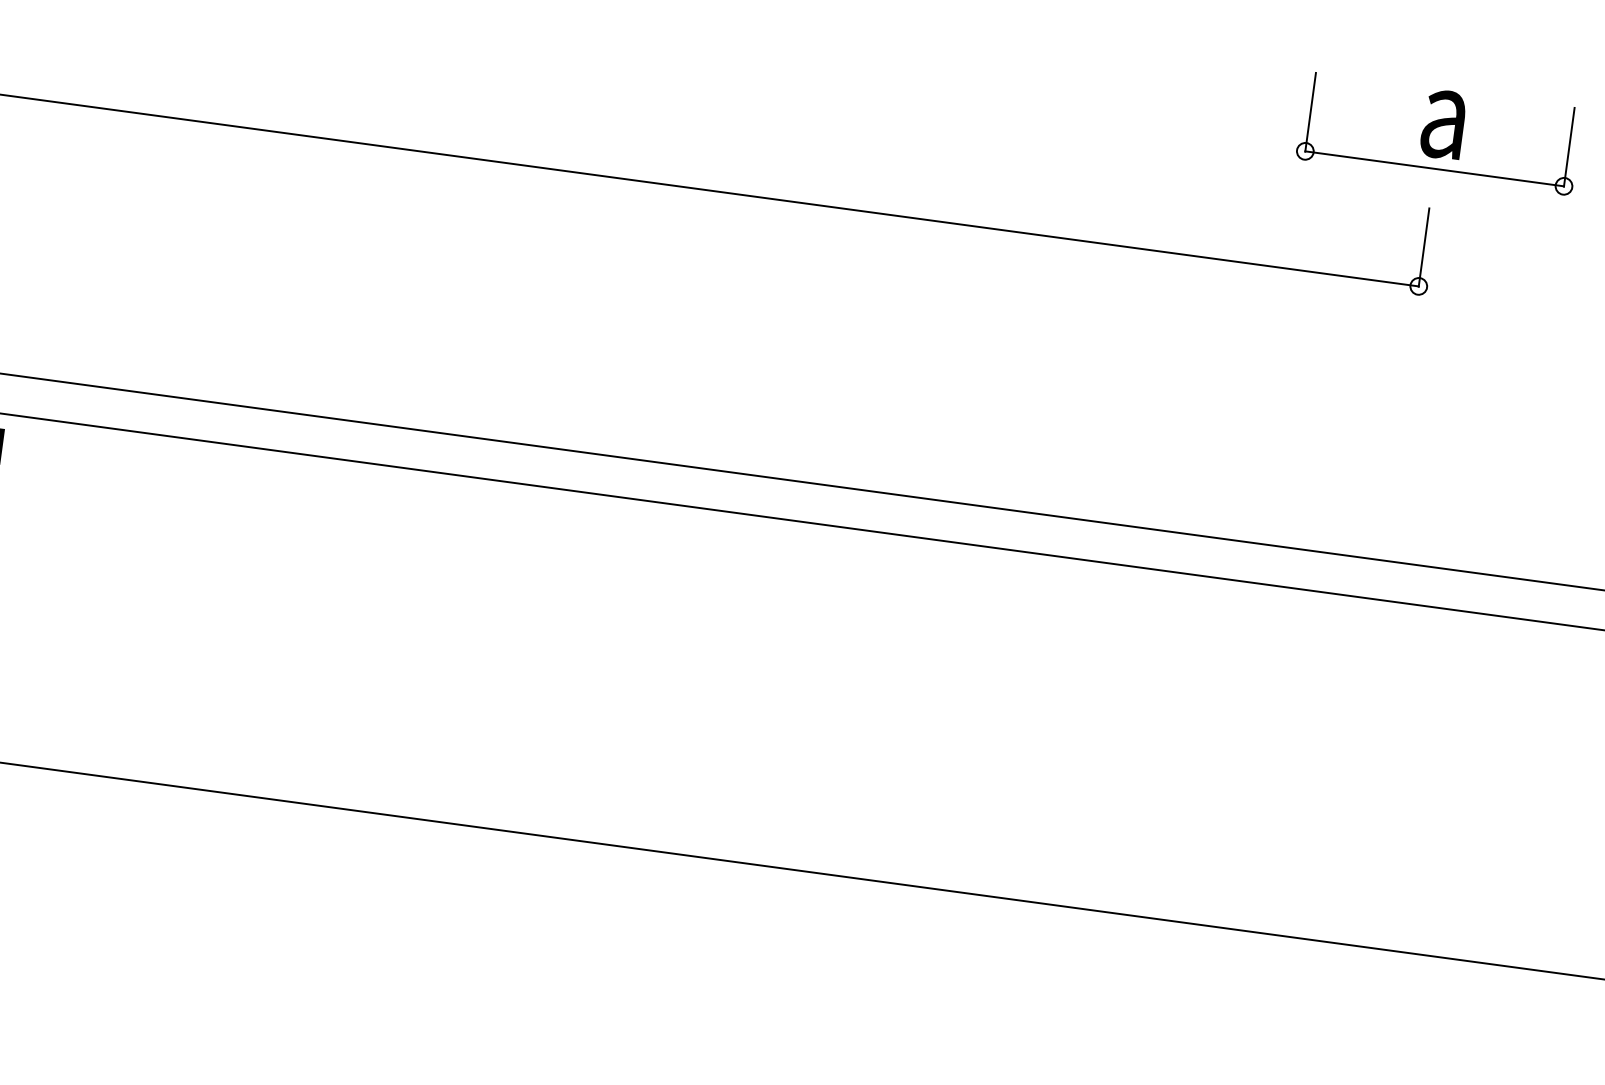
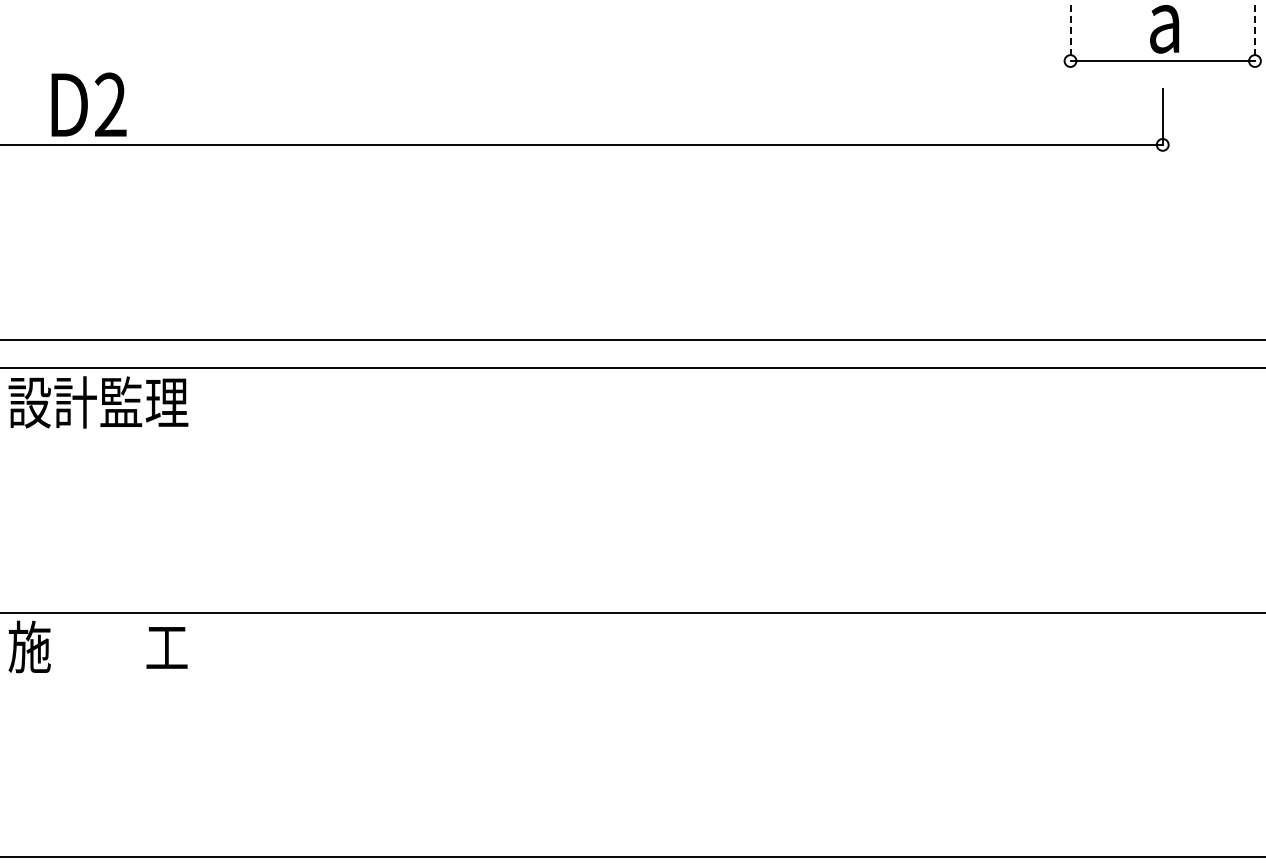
line: (1310, 112) -> (1070, 33), solid -> dashed
line: (1568, 147) -> (1254, 33), solid -> dashed

